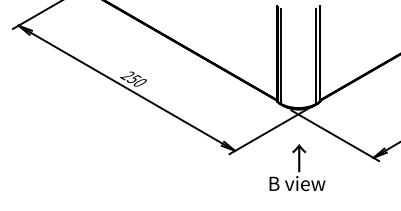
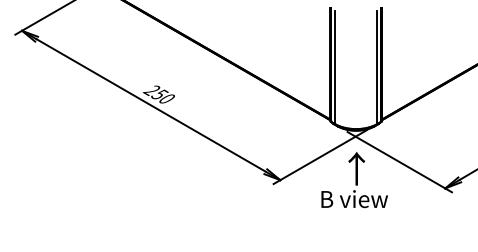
text: (297, 167) -> (354, 180), moved

